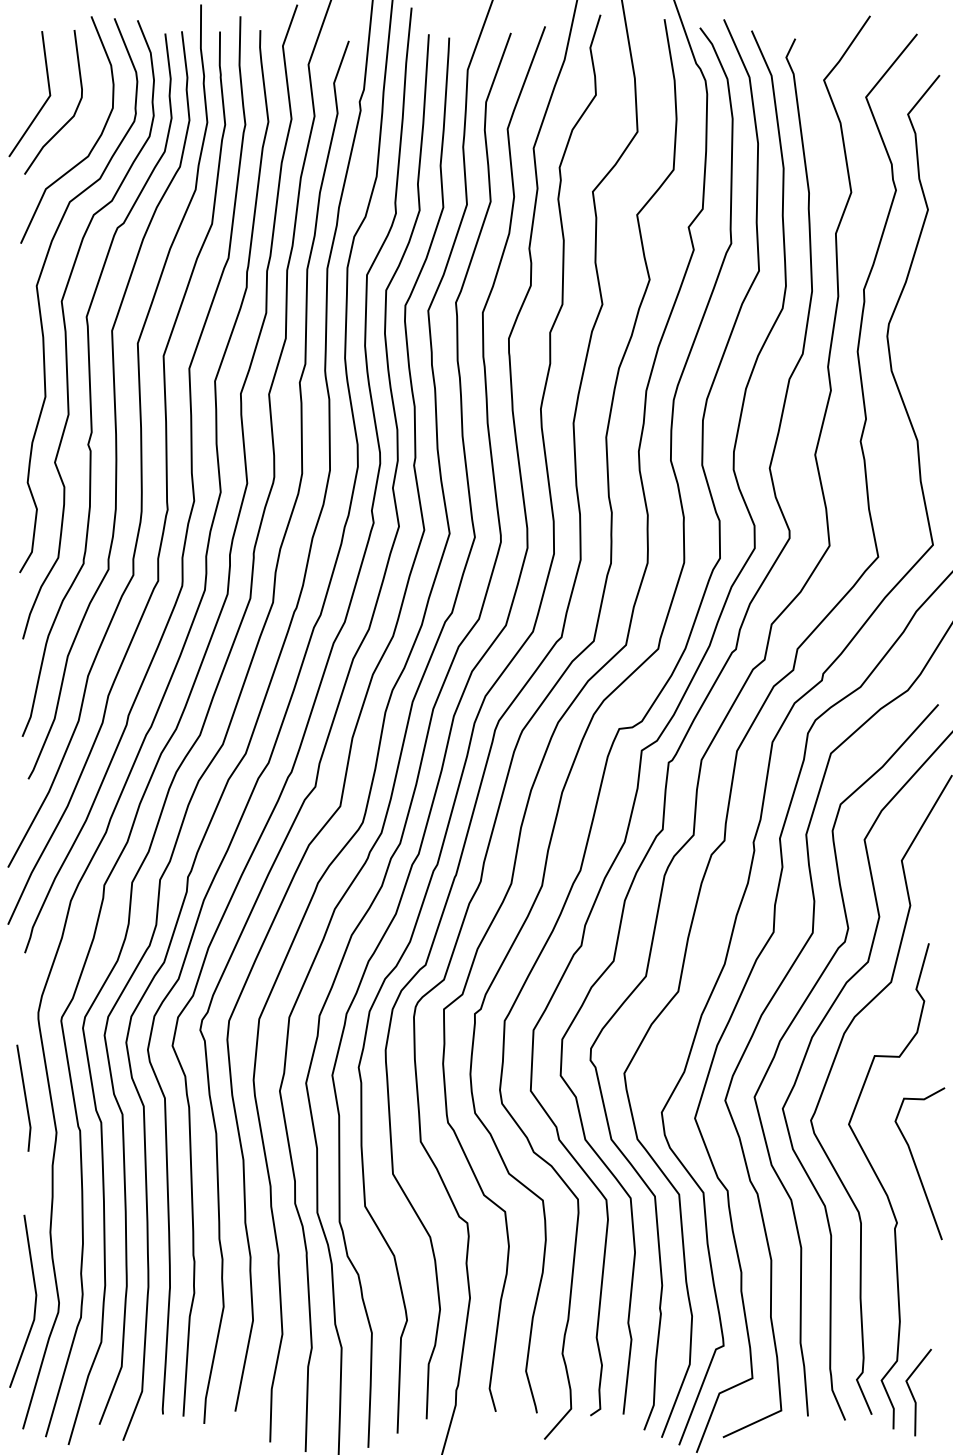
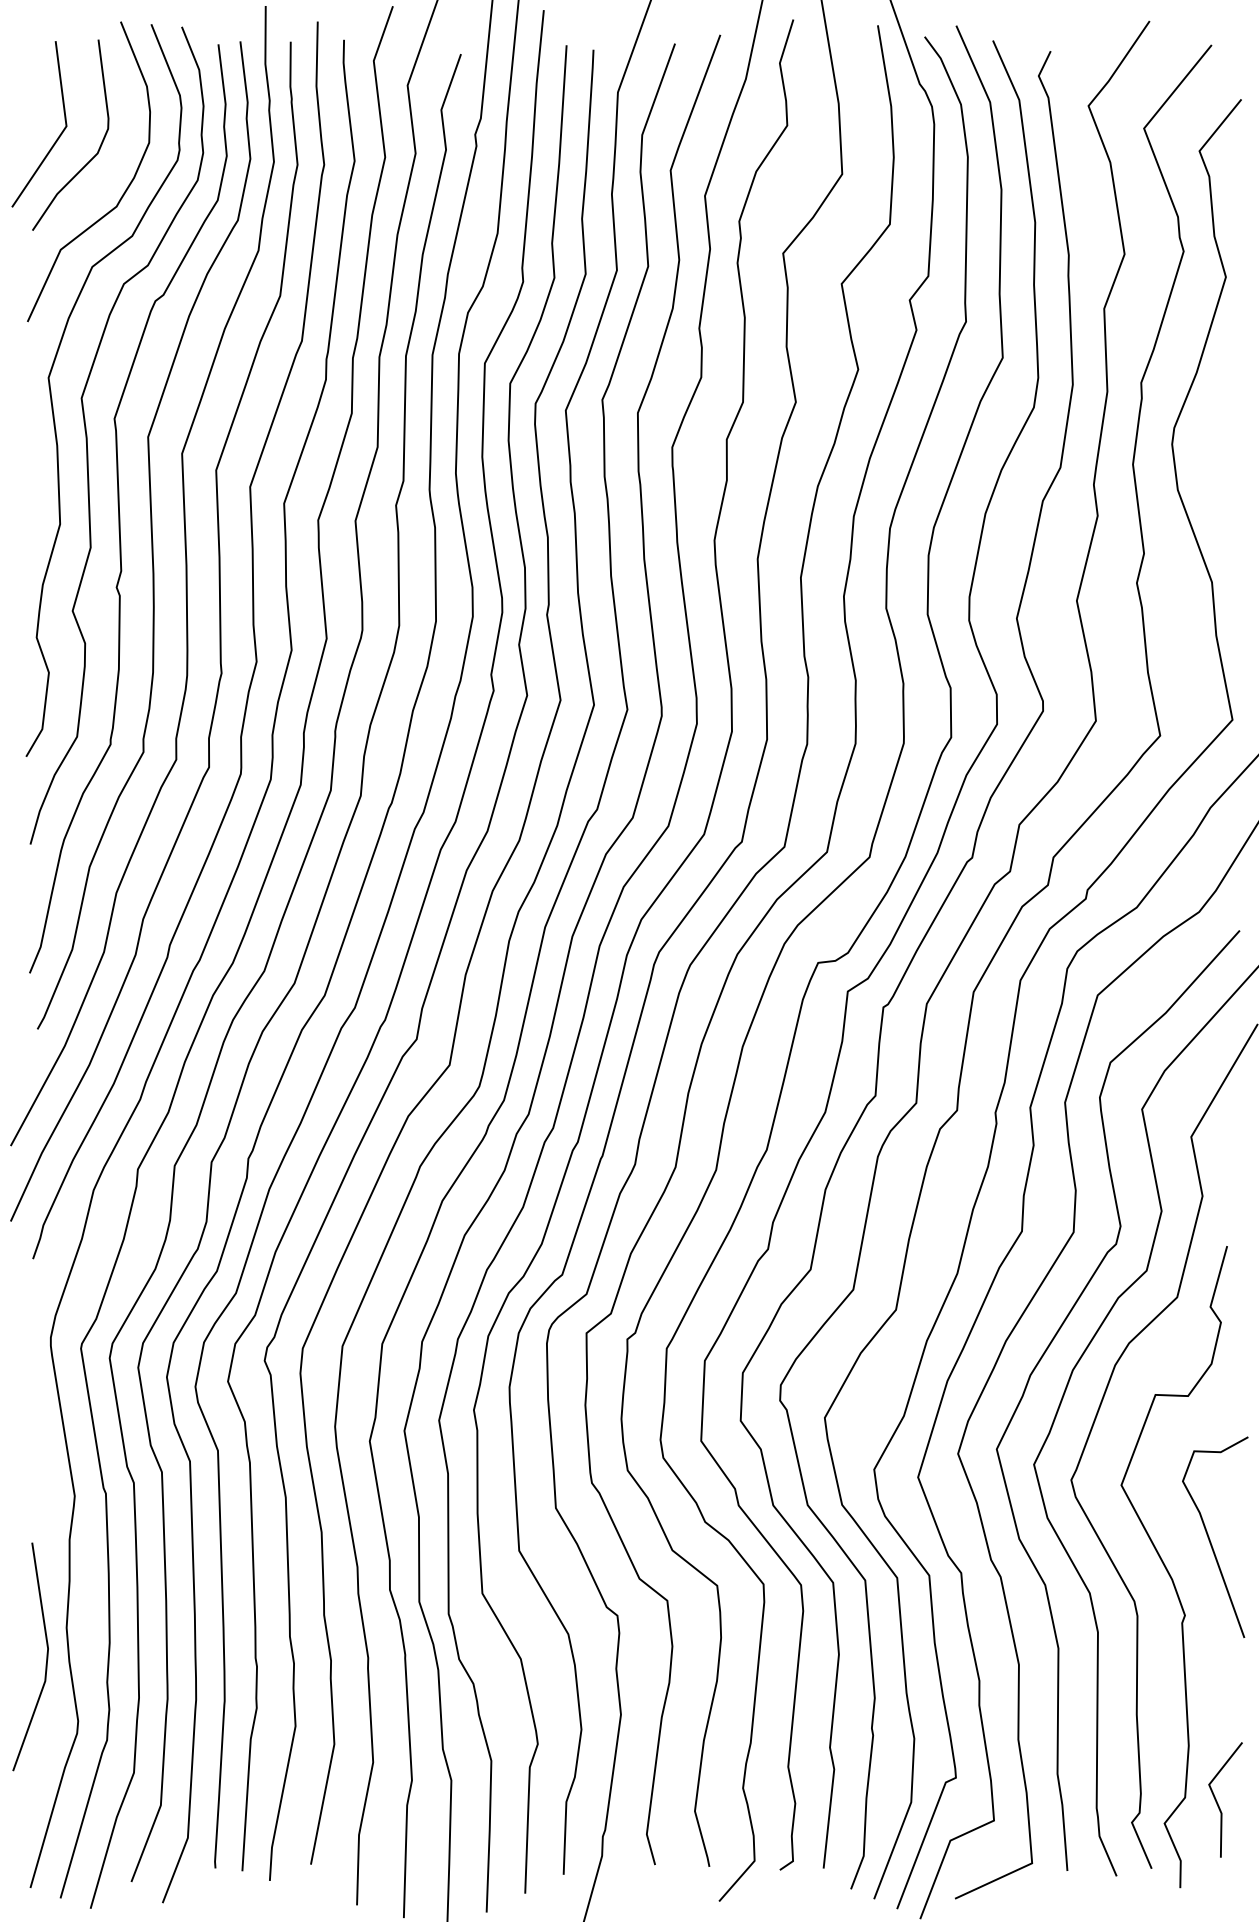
line: (24, 1097) -> (32, 1449), removed
line: (34, 1301) -> (45, 1657), moved
line: (913, 1394) -> (1218, 1802), moved

